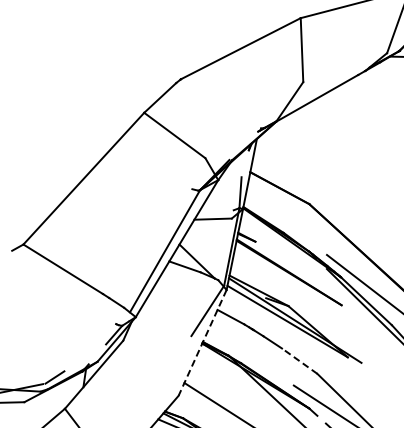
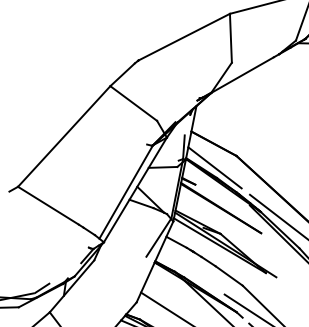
line: (281, 219) -> (215, 167), added
line: (202, 343) -> (154, 262), dashed -> solid
line: (299, 361) -> (228, 276), dashed -> solid

